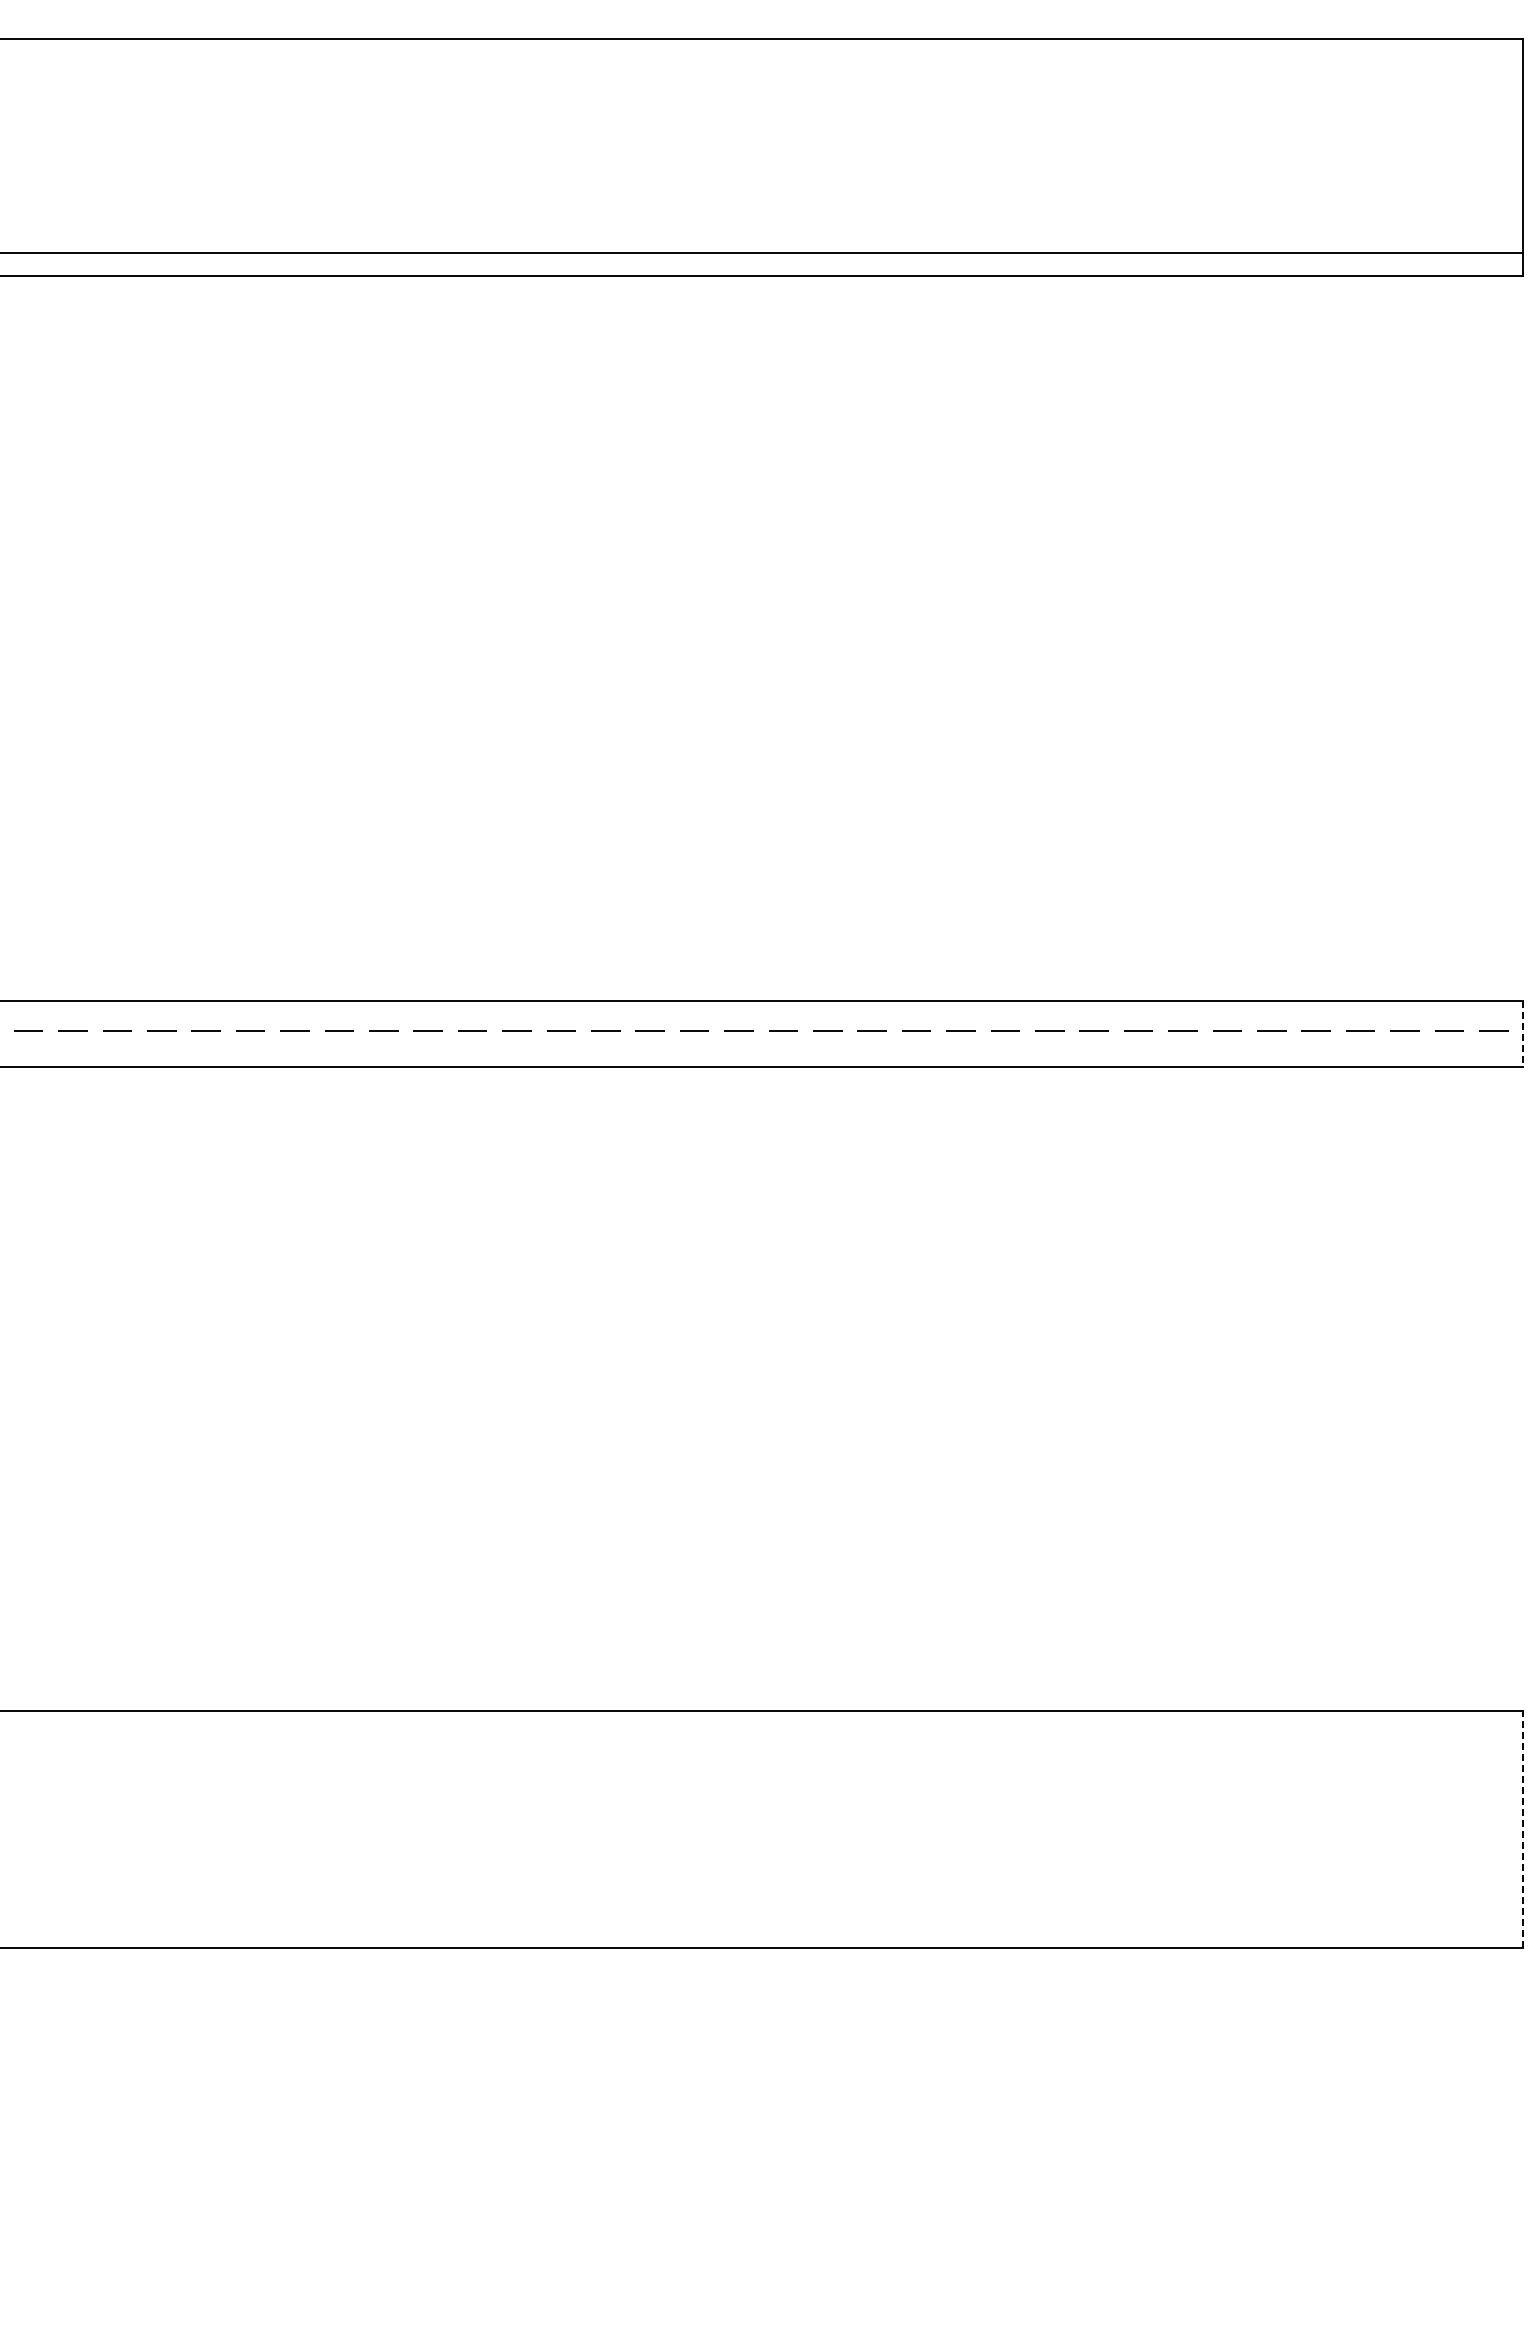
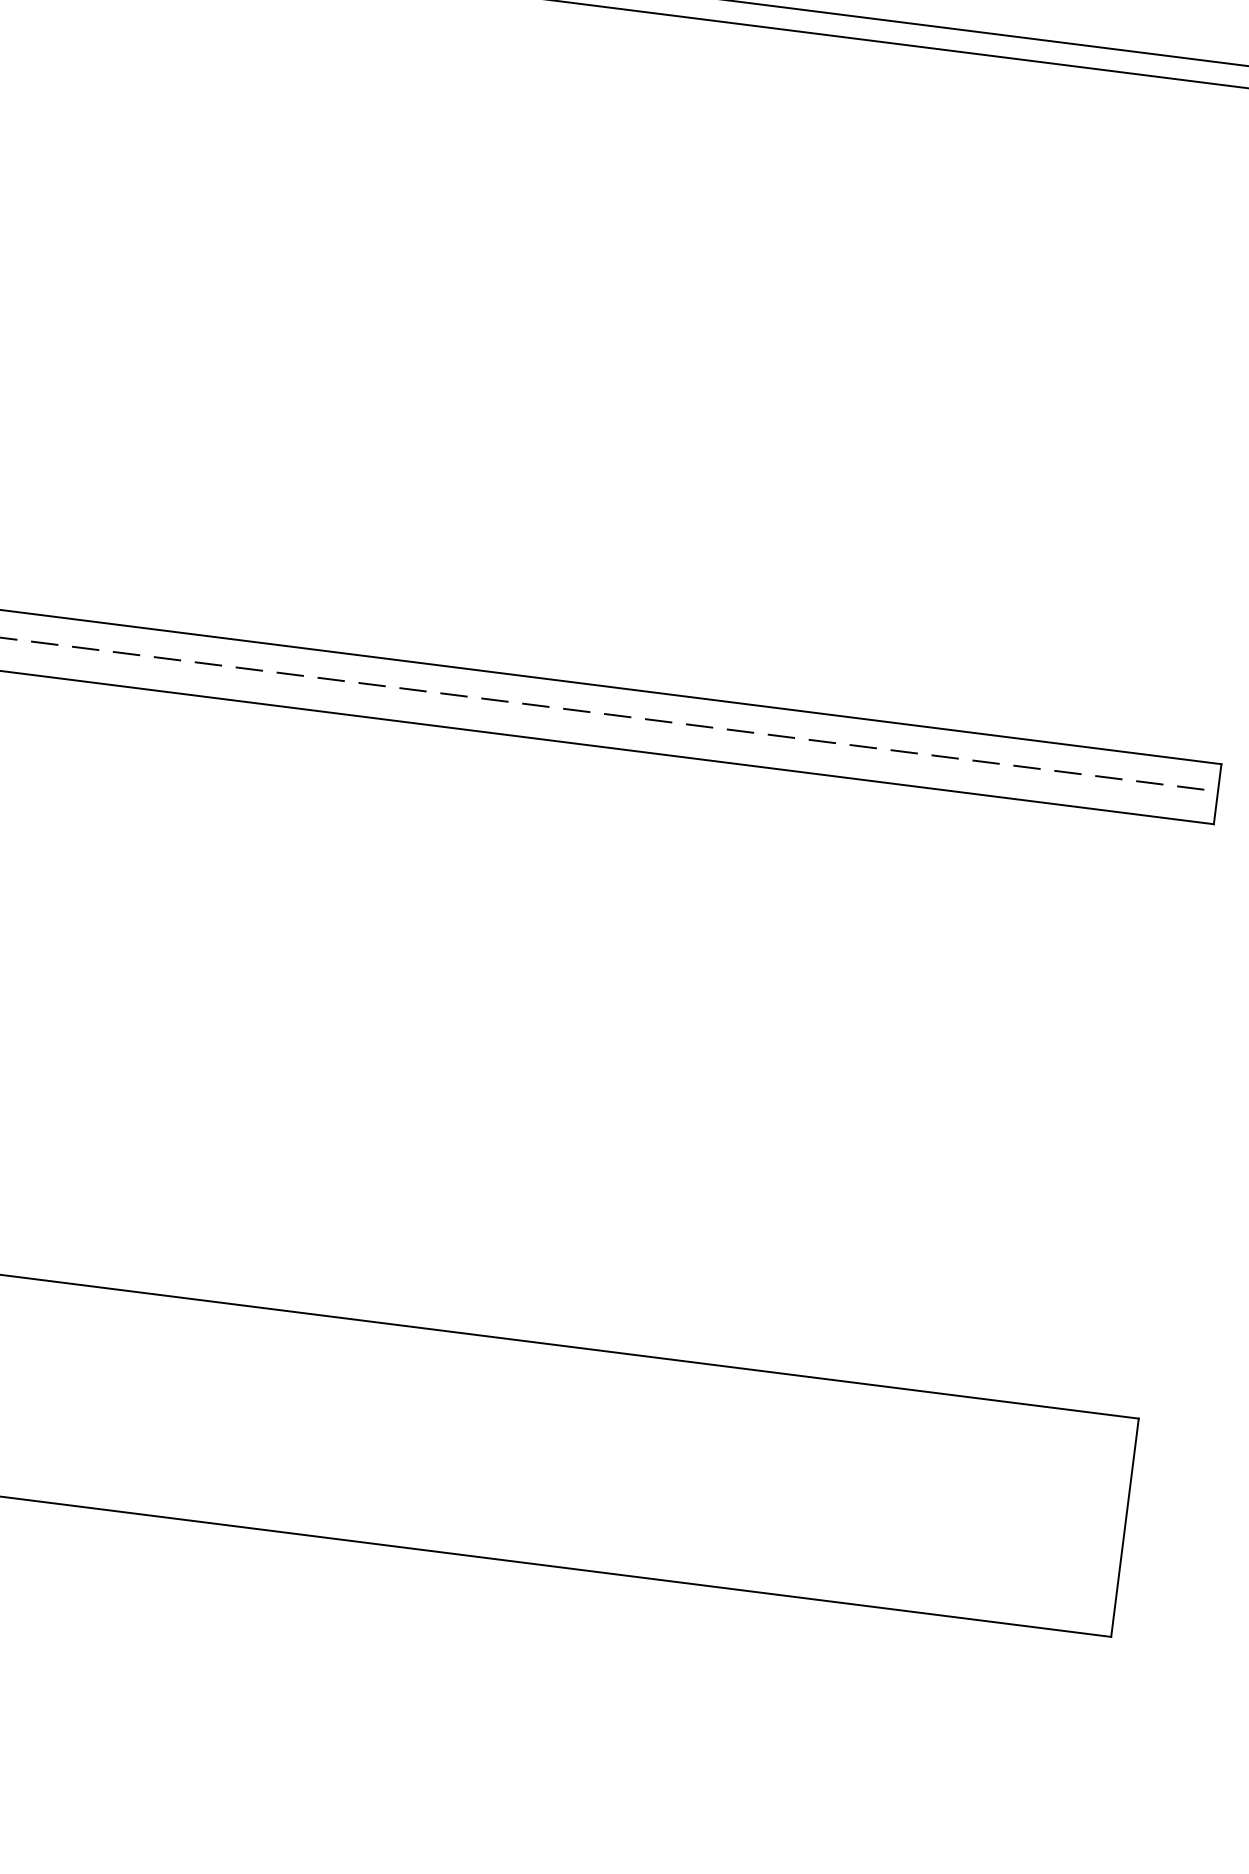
line: (1523, 1034) -> (1217, 794), dashed -> solid
line: (1523, 1829) -> (1125, 1527), dashed -> solid

